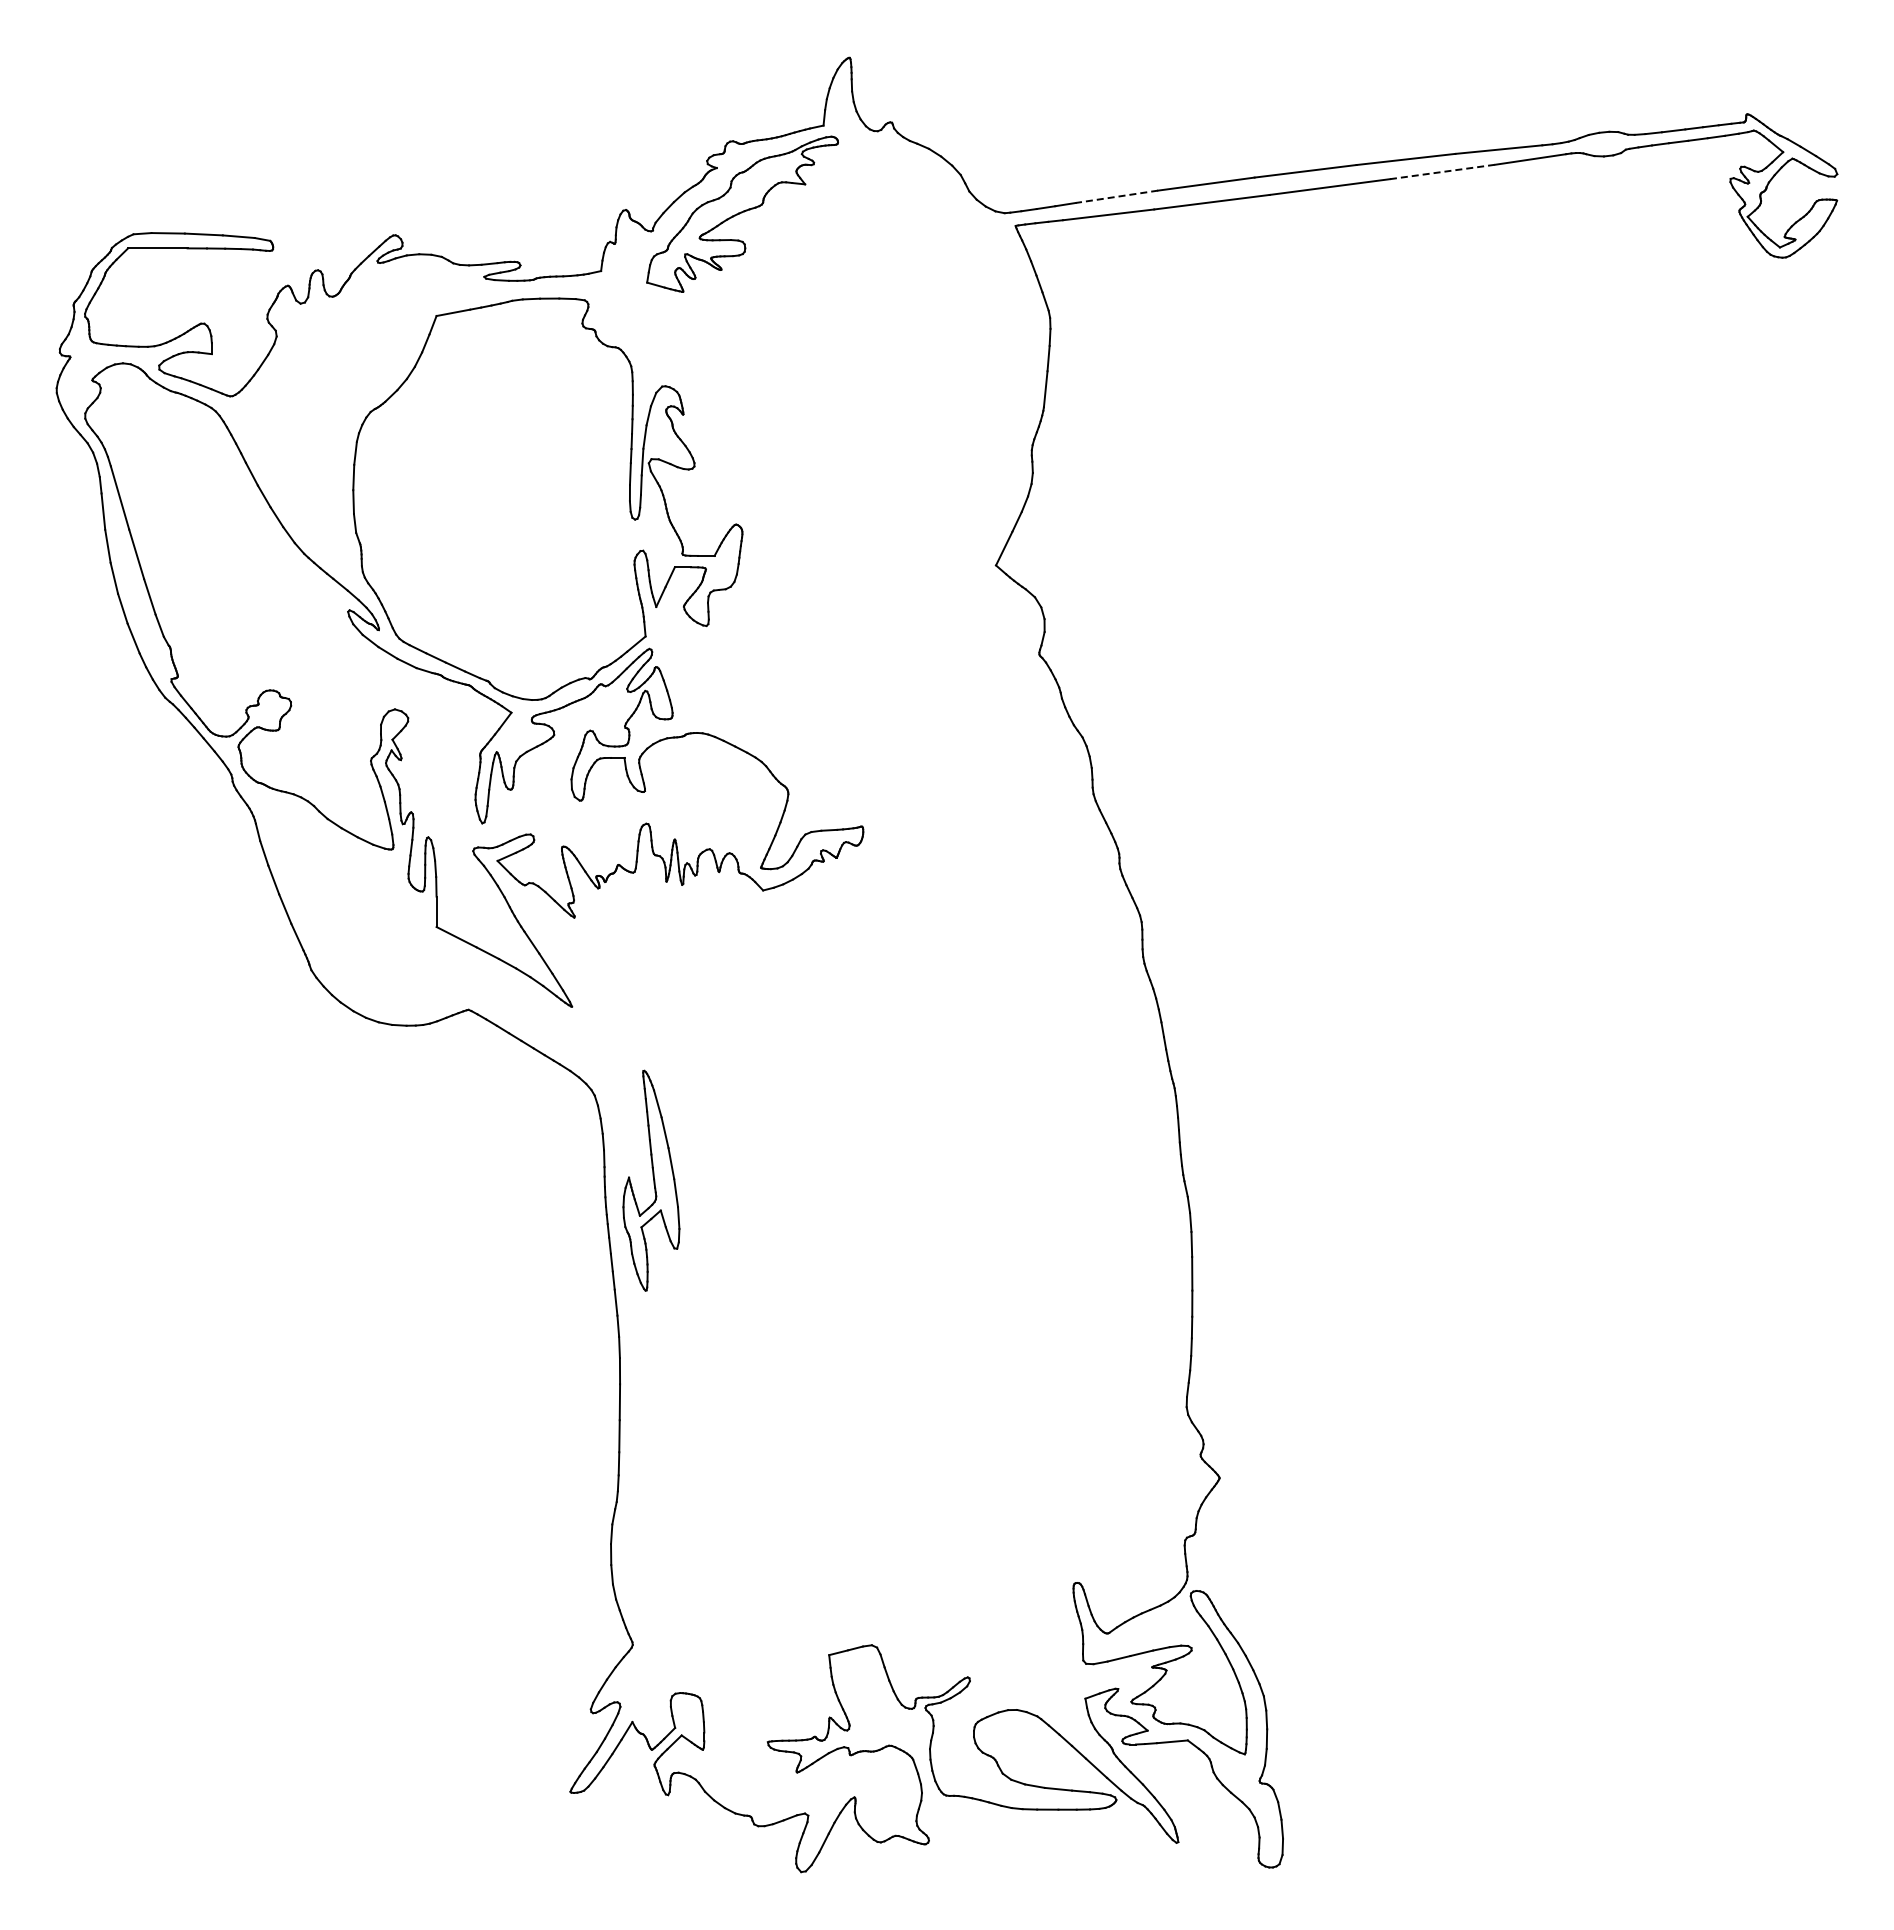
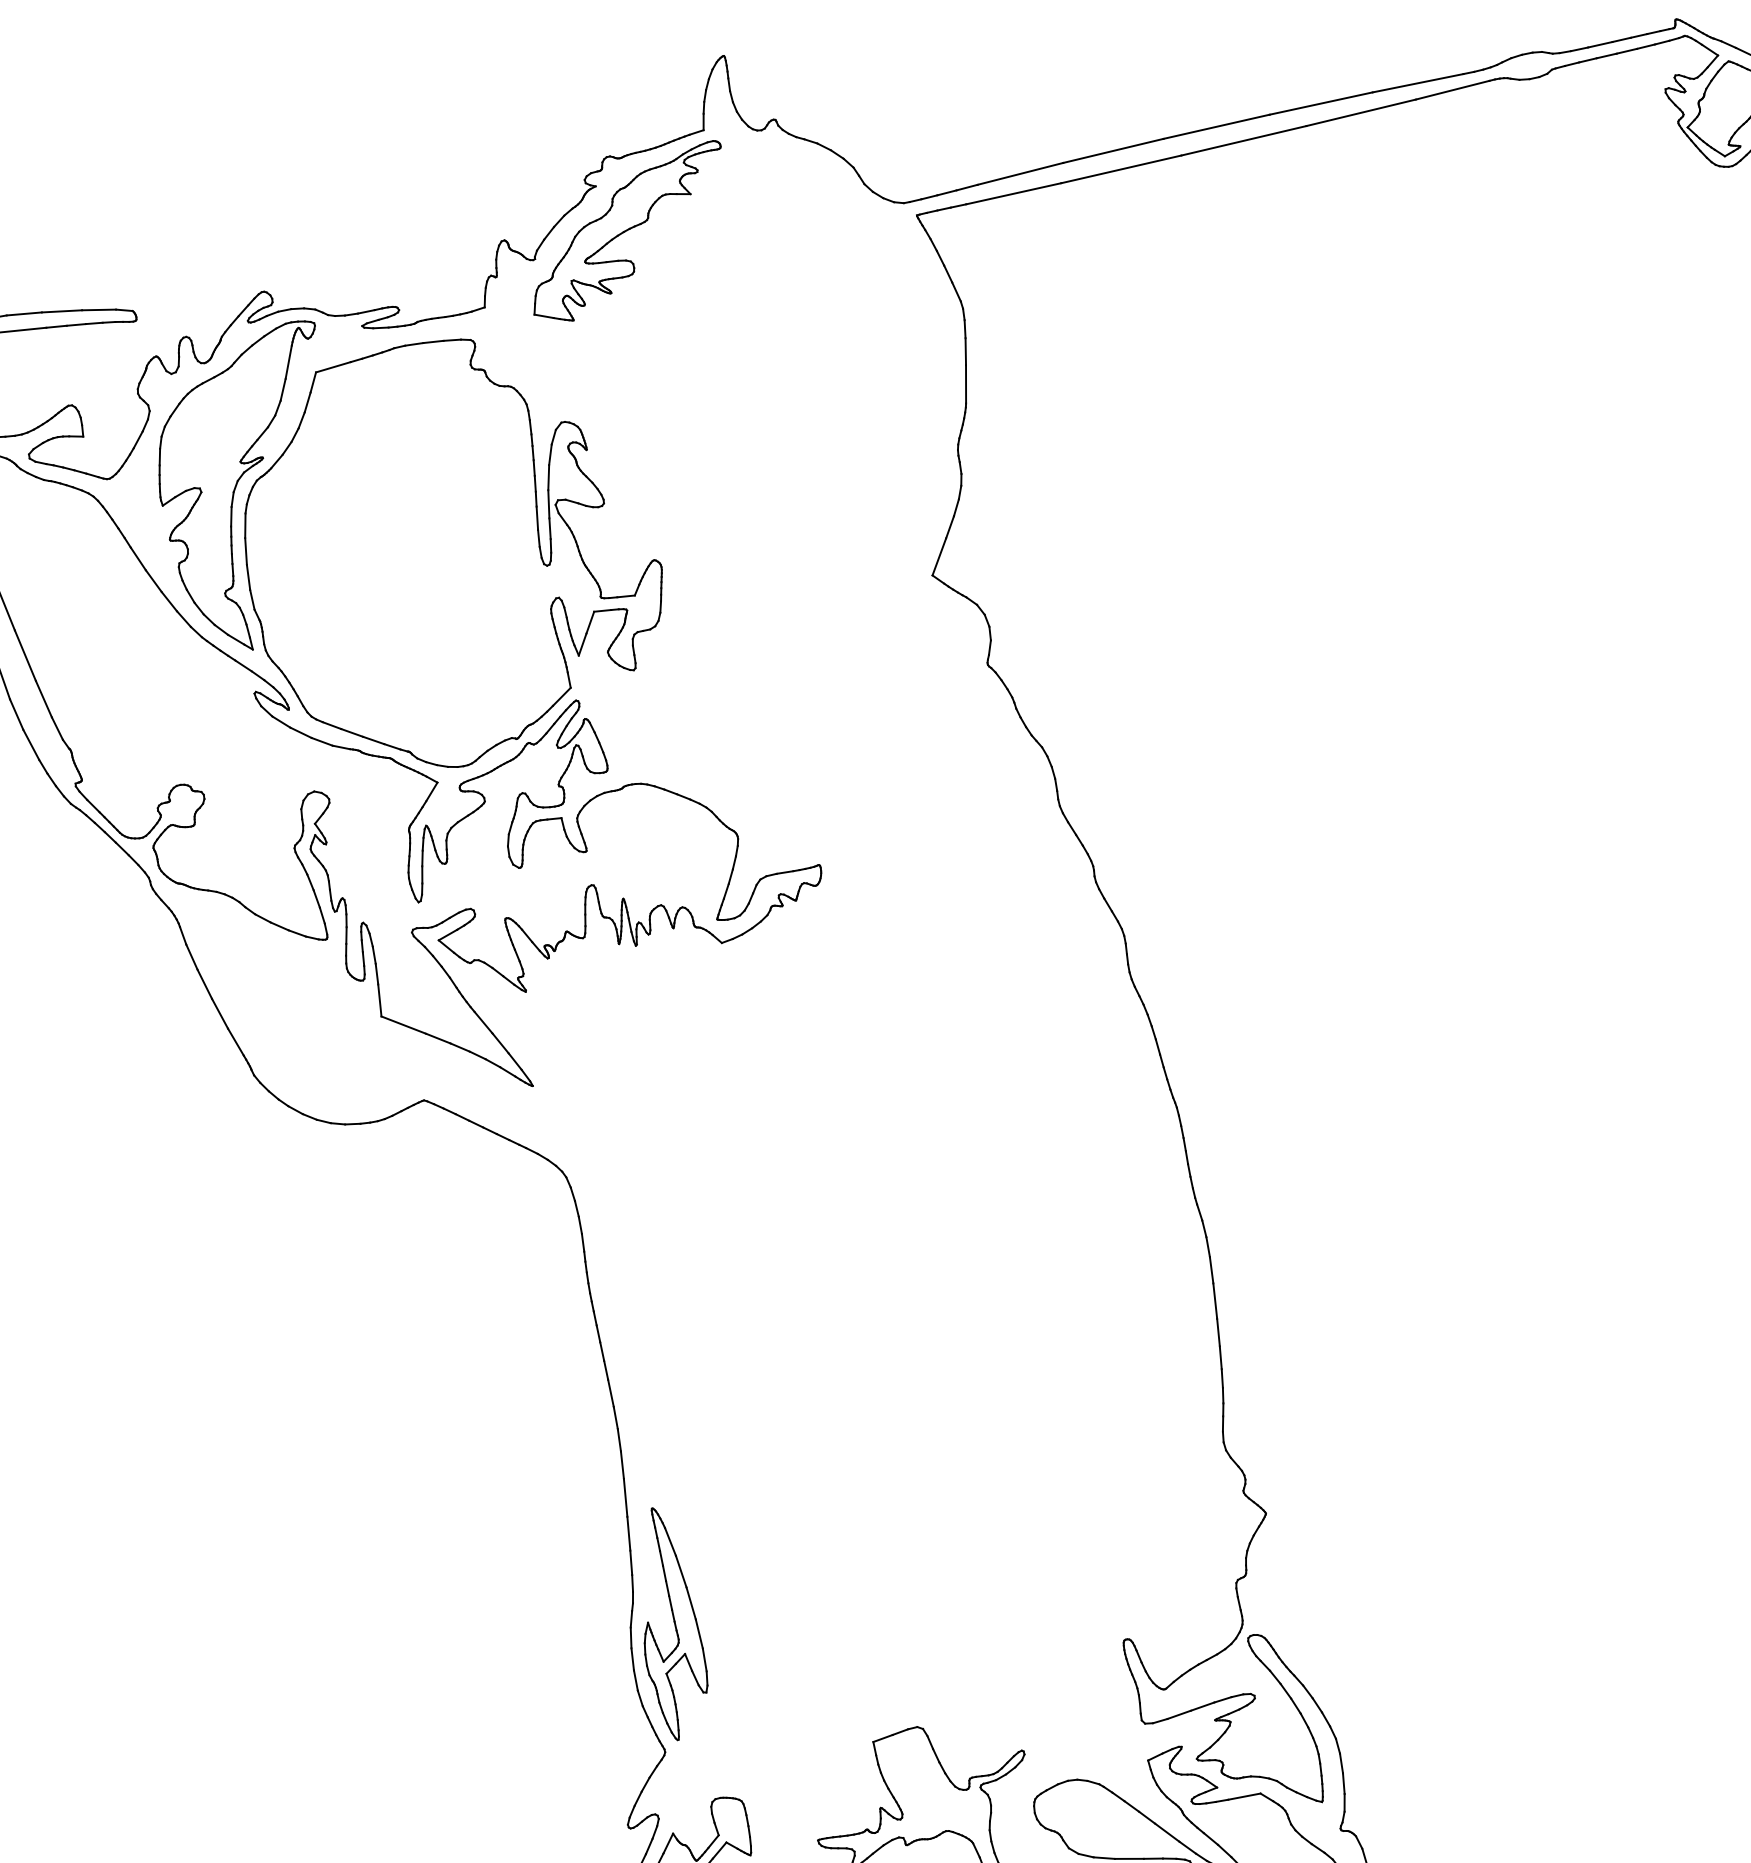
line: (1443, 171) -> (1362, 112), dashed -> solid
line: (1116, 196) -> (1020, 173), dashed -> solid
part: (351, 415) -> (237, 486), added
part: (651, 1180) -> (672, 1623), moved

